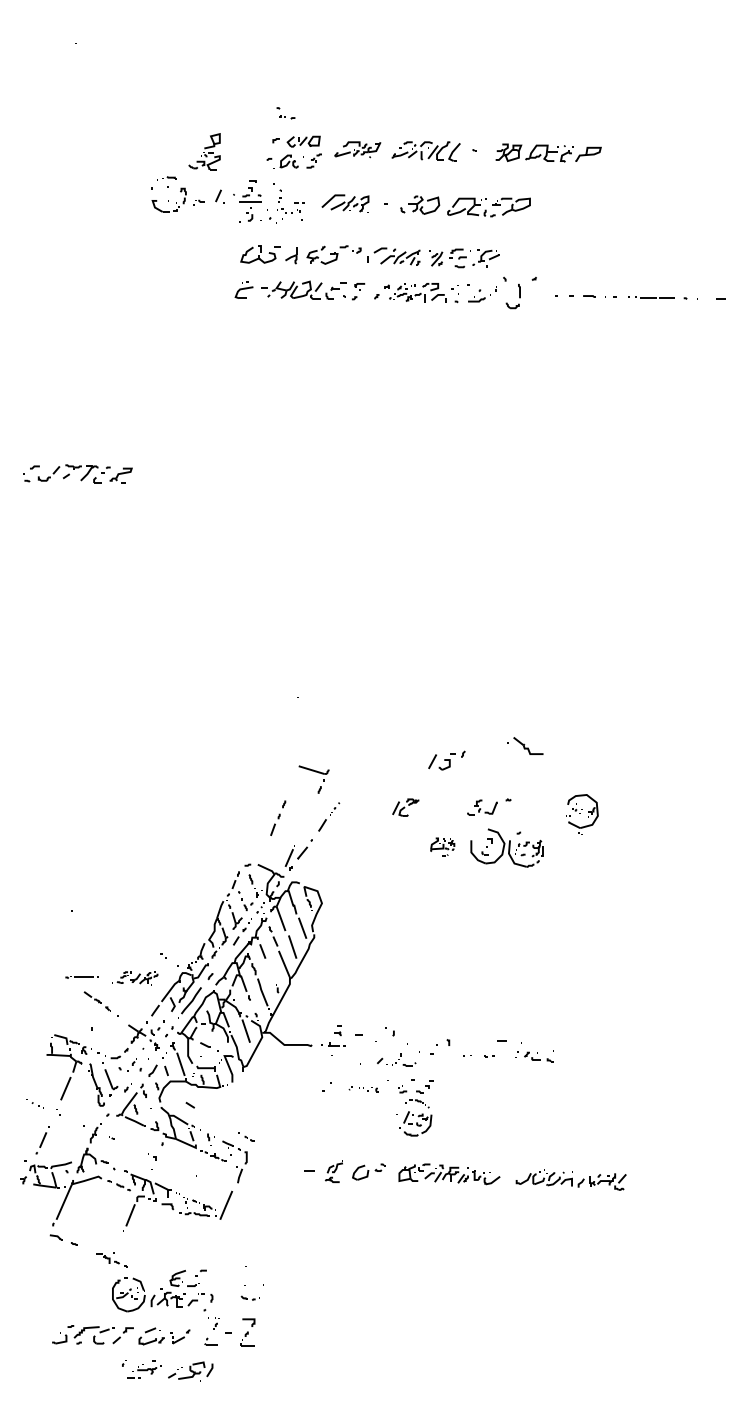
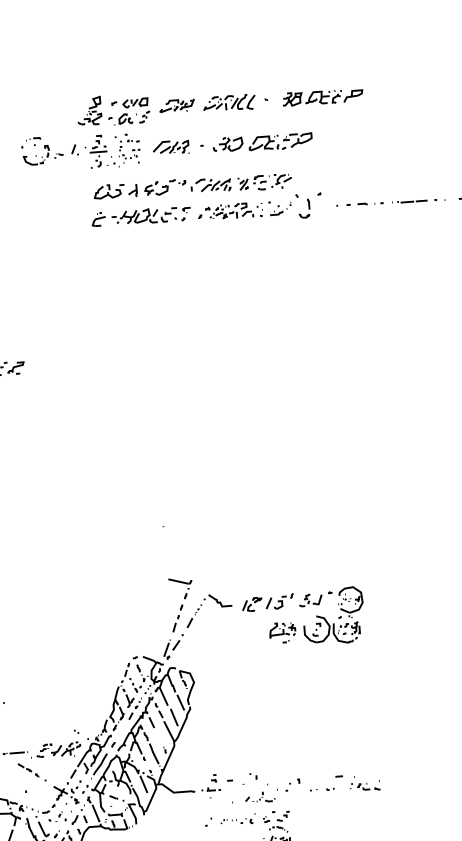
part: (285, 113) -> (131, 138), moved
part: (204, 151) -> (89, 111), moved
part: (525, 745) -> (218, 600), moved
part: (446, 760) -> (279, 601), moved
part: (582, 814) -> (350, 602), moved
part: (278, 817) -> (178, 617), moved
part: (442, 846) -> (282, 632), size x1.43
part: (134, 977) -> (55, 750), size x1.43
part: (363, 1089) -> (236, 821), size x1.43

